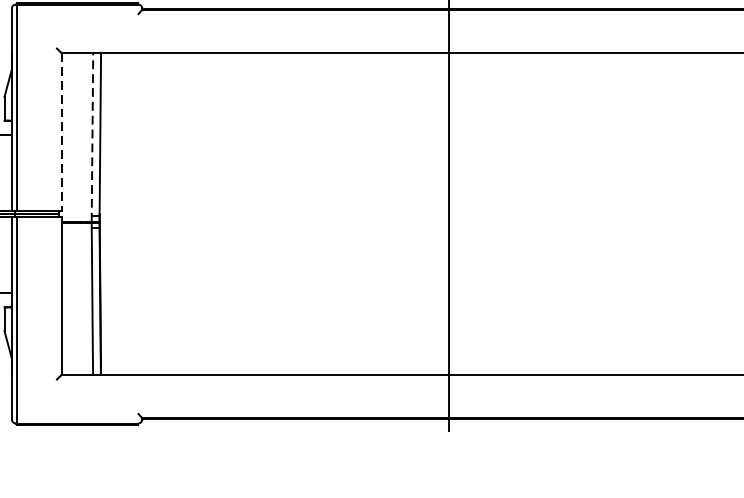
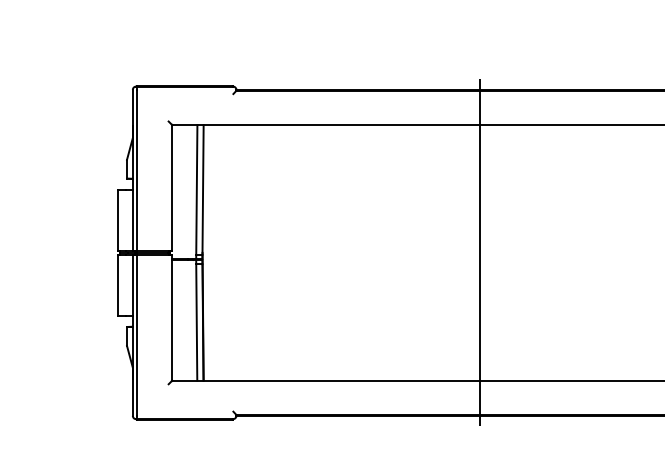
line: (61, 131) -> (172, 187), dashed -> solid
line: (92, 137) -> (196, 192), dashed -> solid

